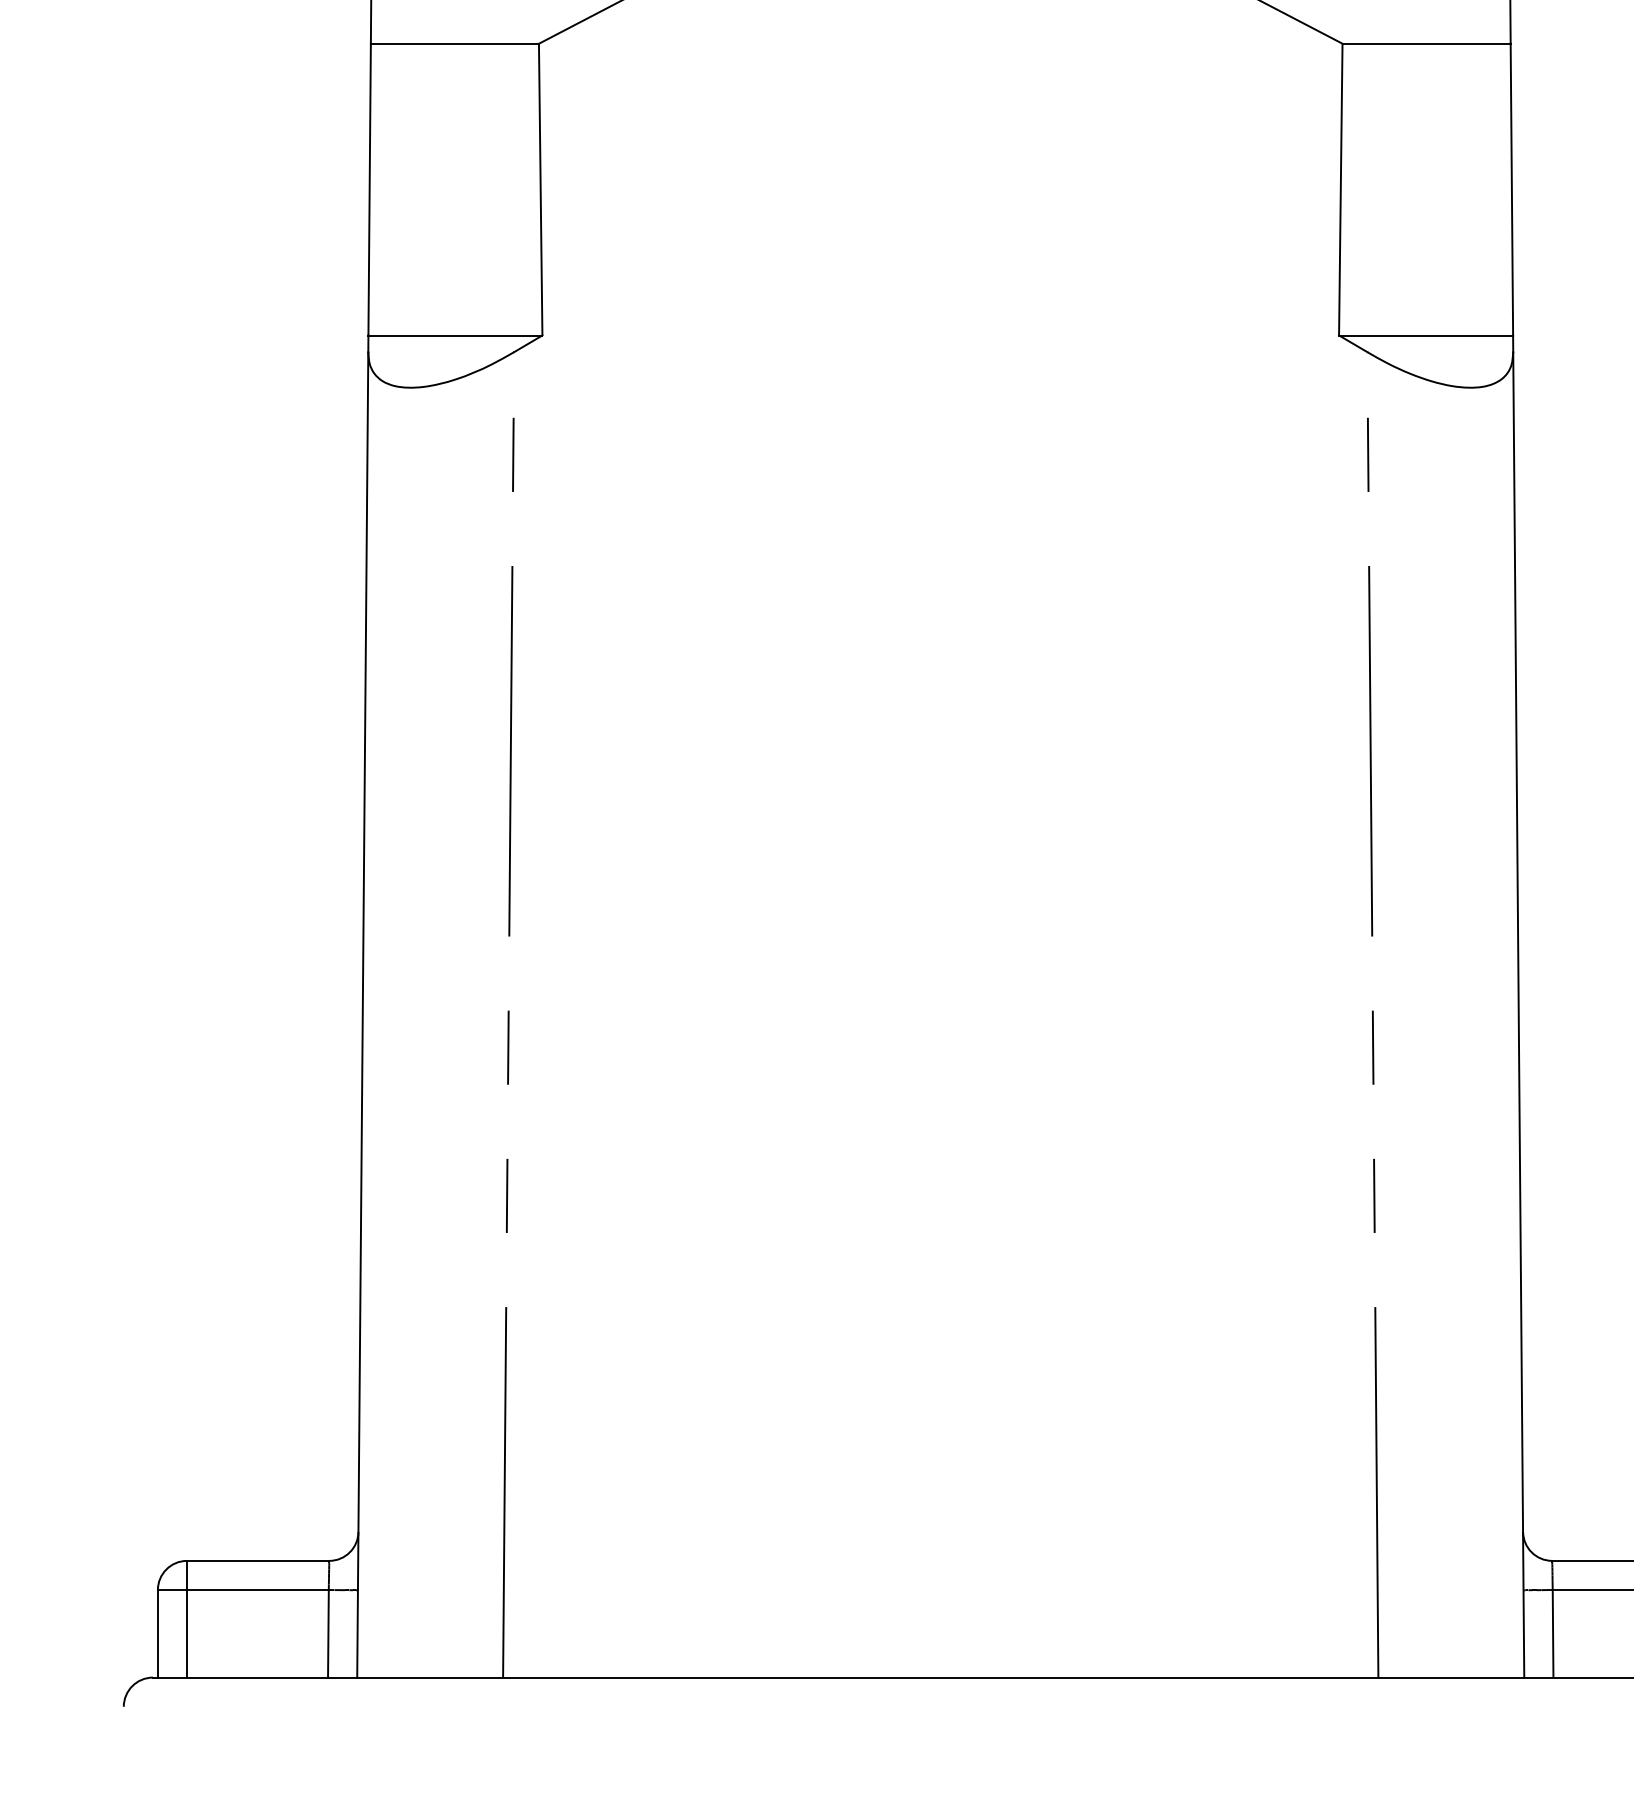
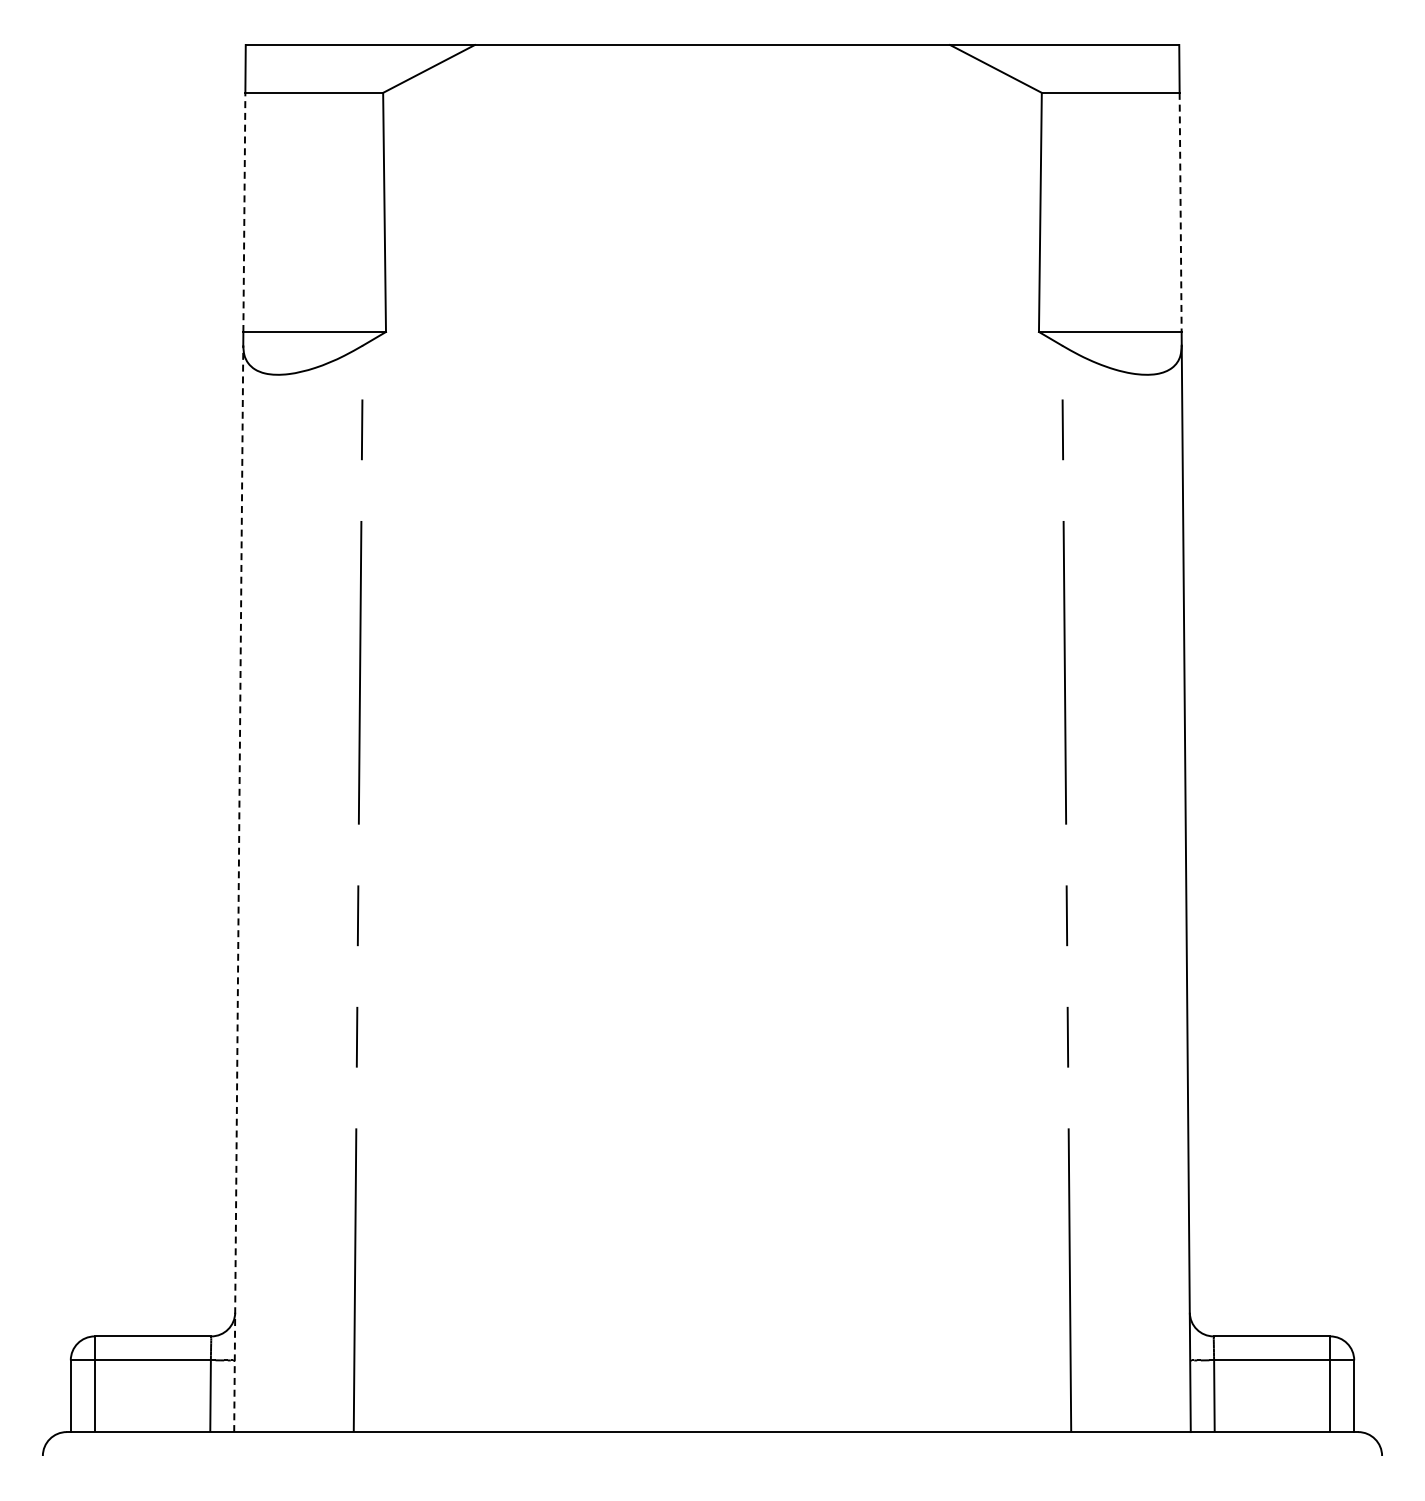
line: (369, 189) -> (244, 212), solid -> dashed
line: (1511, 189) -> (1180, 212), solid -> dashed
line: (362, 1014) -> (238, 888), solid -> dashed

